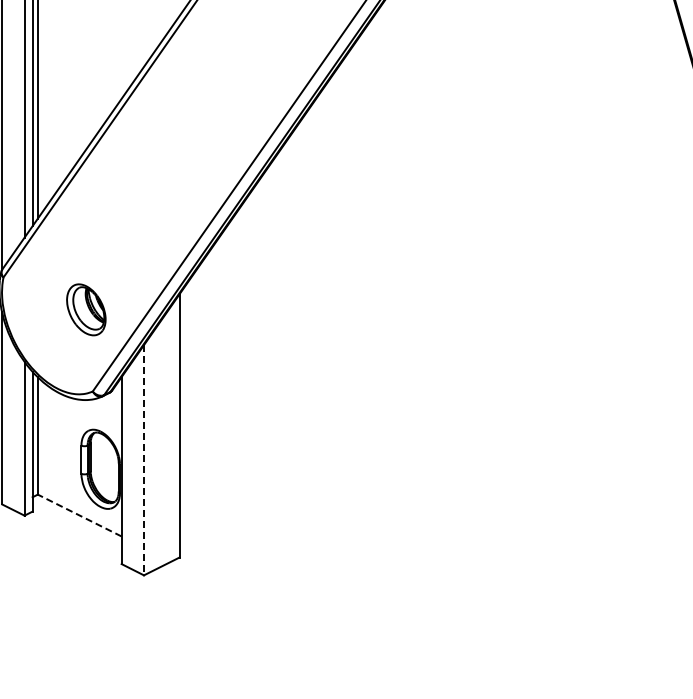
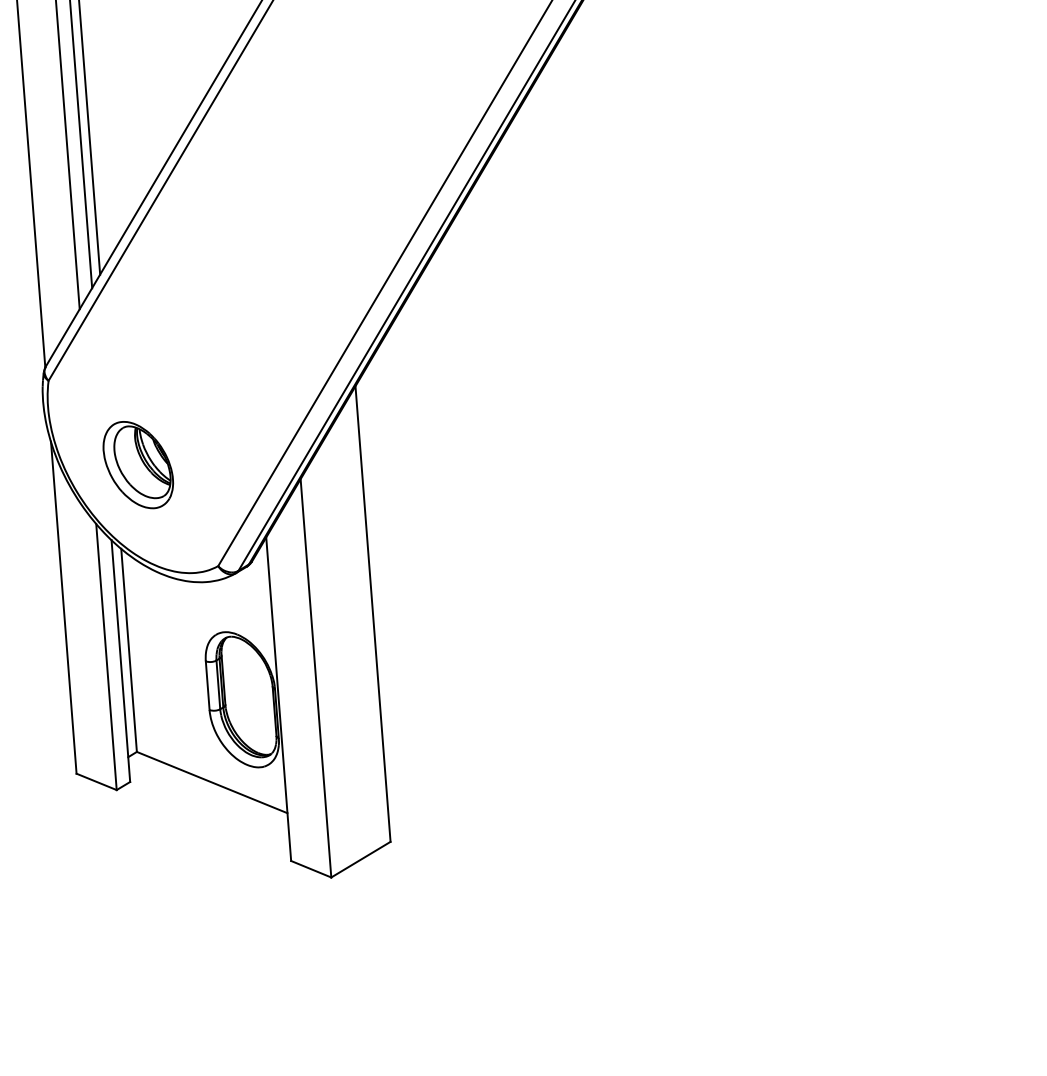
part: (86, 309) -> (138, 464), moved
line: (144, 460) -> (316, 678), dashed -> solid
line: (79, 515) -> (211, 782), dashed -> solid

